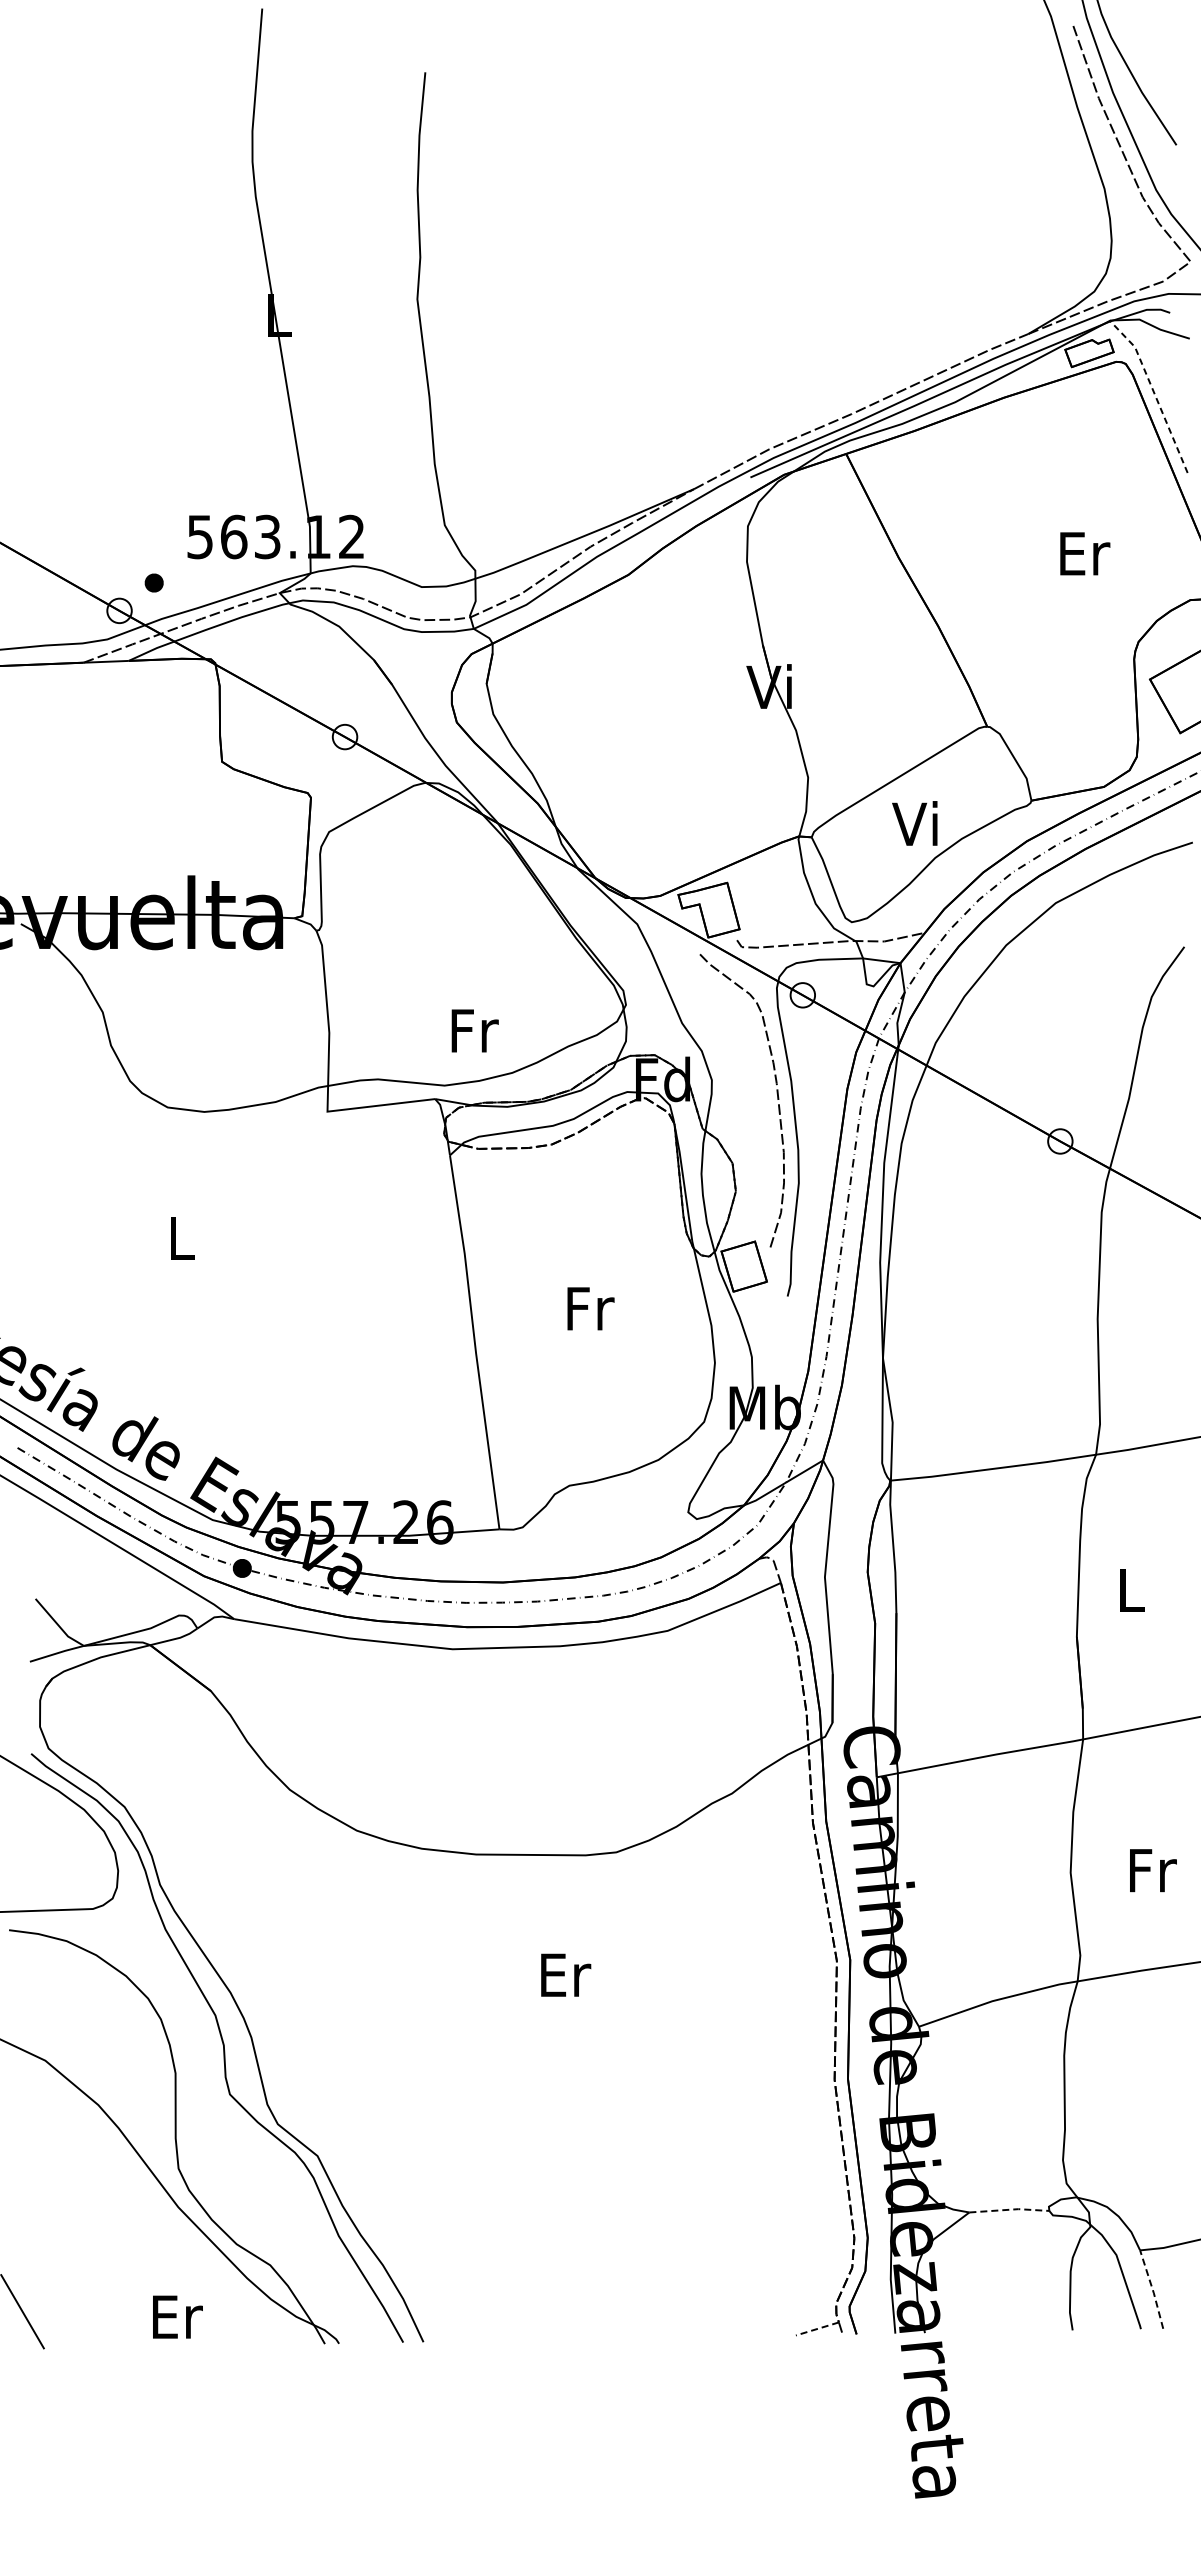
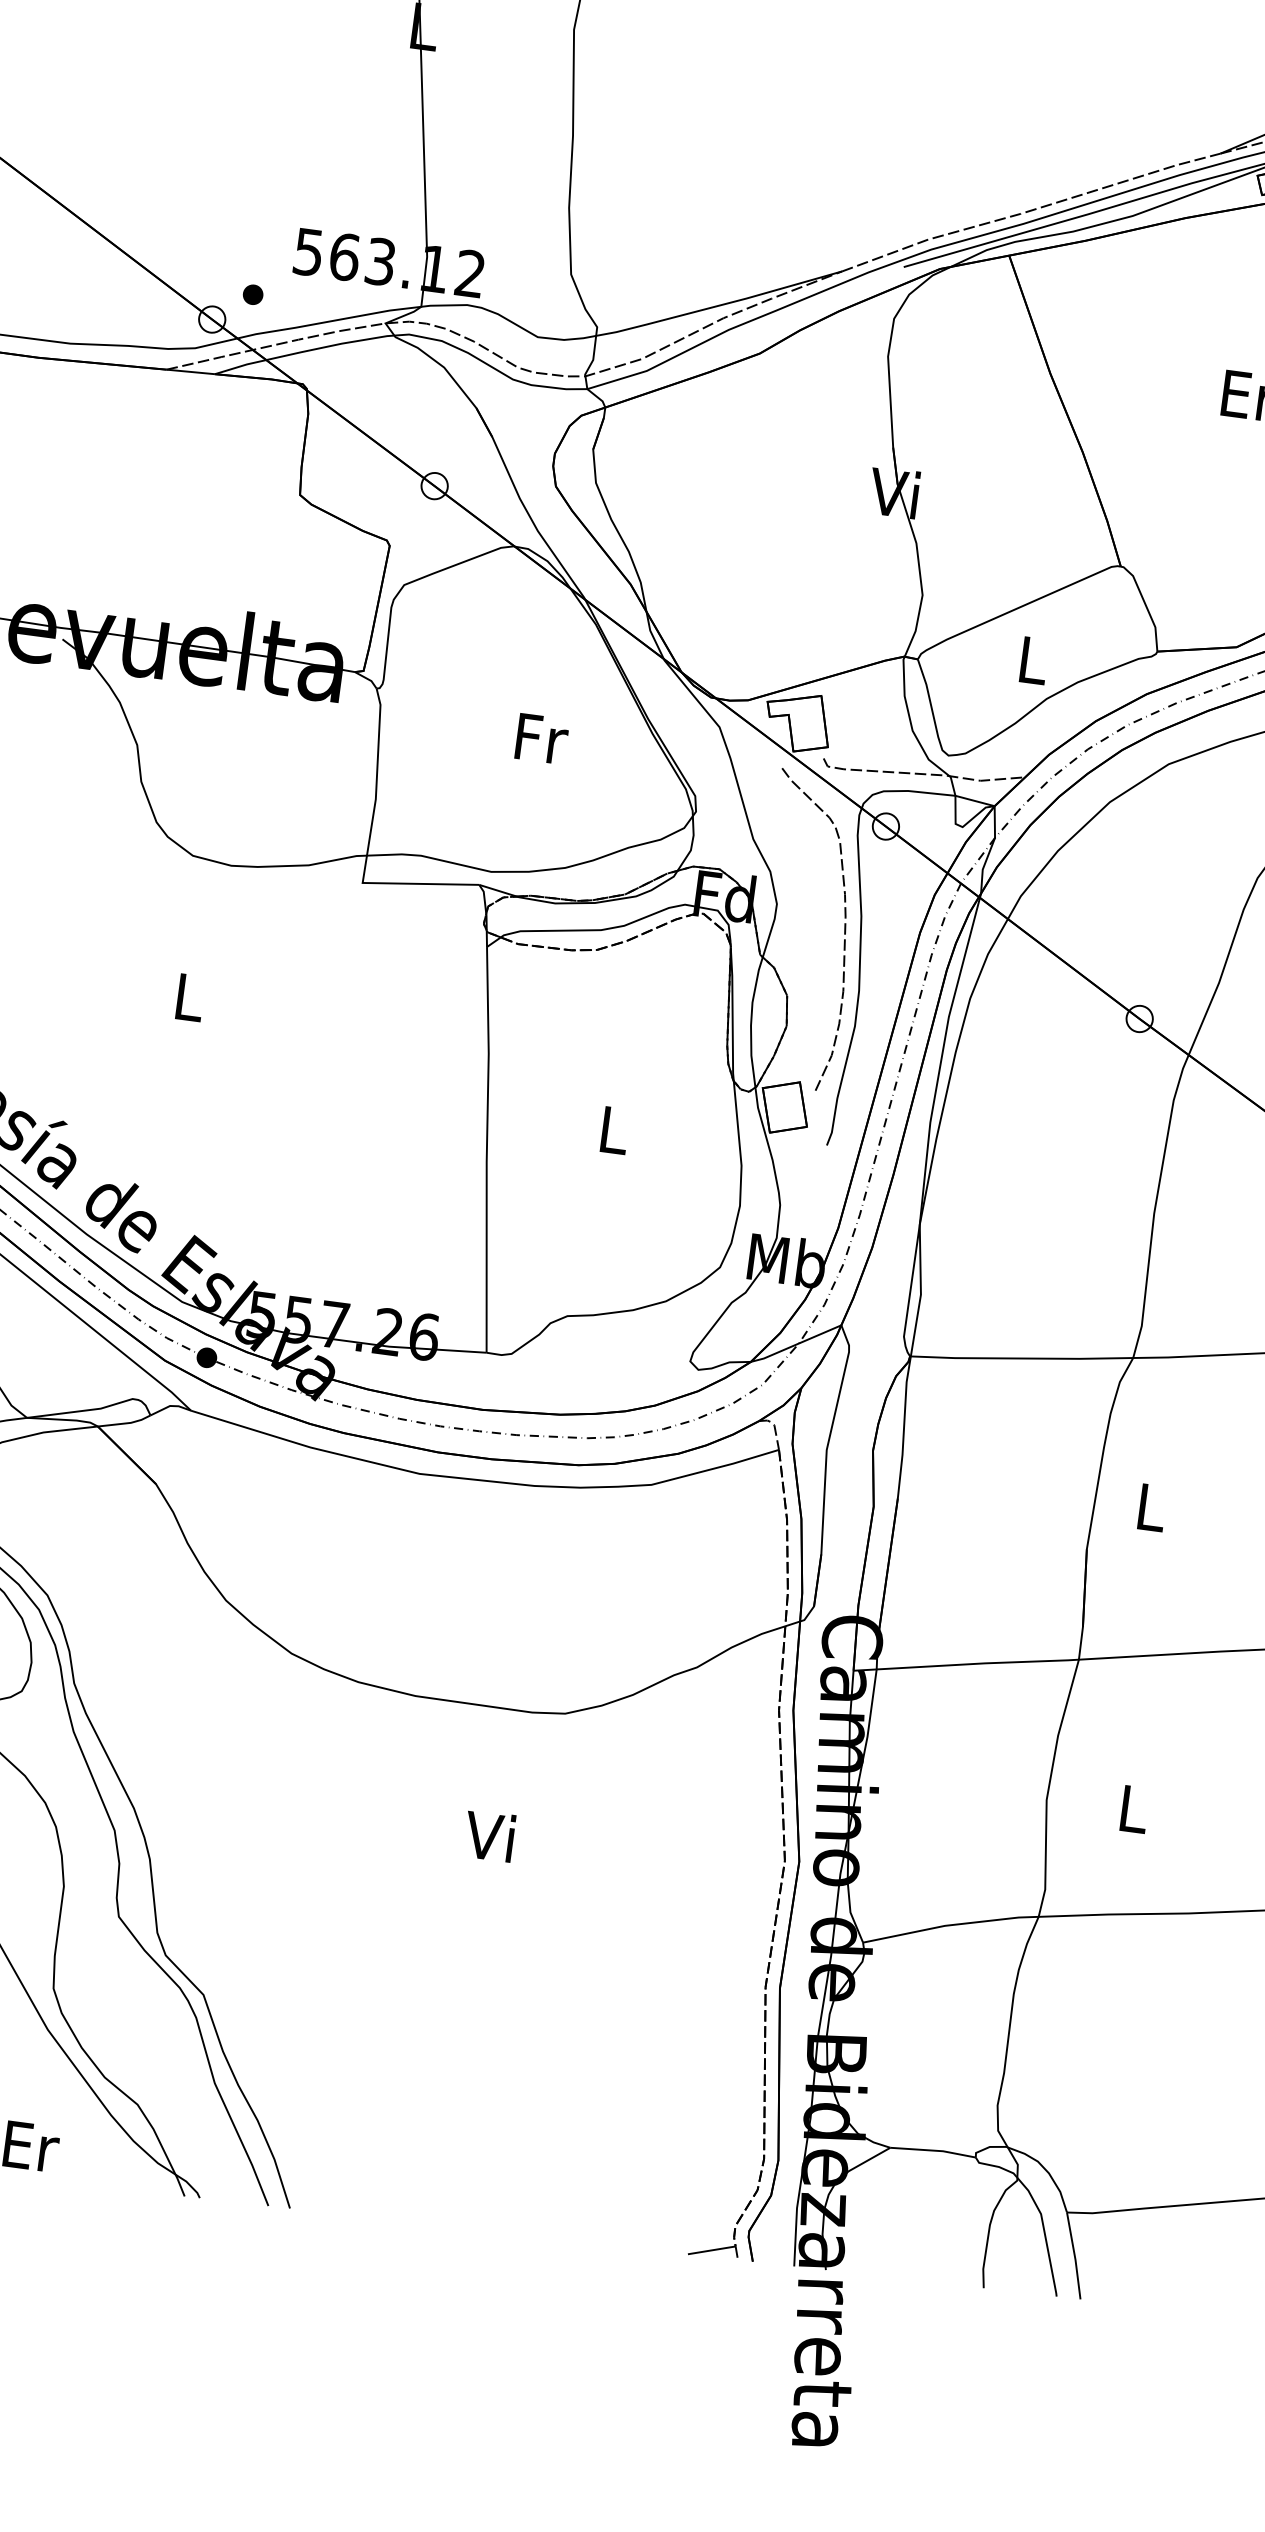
text: (914, 823) -> (1029, 659), Vi -> L
text: (474, 1030) -> (541, 738), moved
text: (590, 1308) -> (615, 1130), Fr -> L
text: (1153, 1870) -> (1135, 1809), Fr -> L
text: (564, 1974) -> (492, 1836), Er -> Vi
line: (1009, 2209) -> (933, 2150), dashed -> solid
line: (1152, 2289) -> (1074, 2255), dashed -> solid
line: (816, 2329) -> (710, 2250), dashed -> solid

